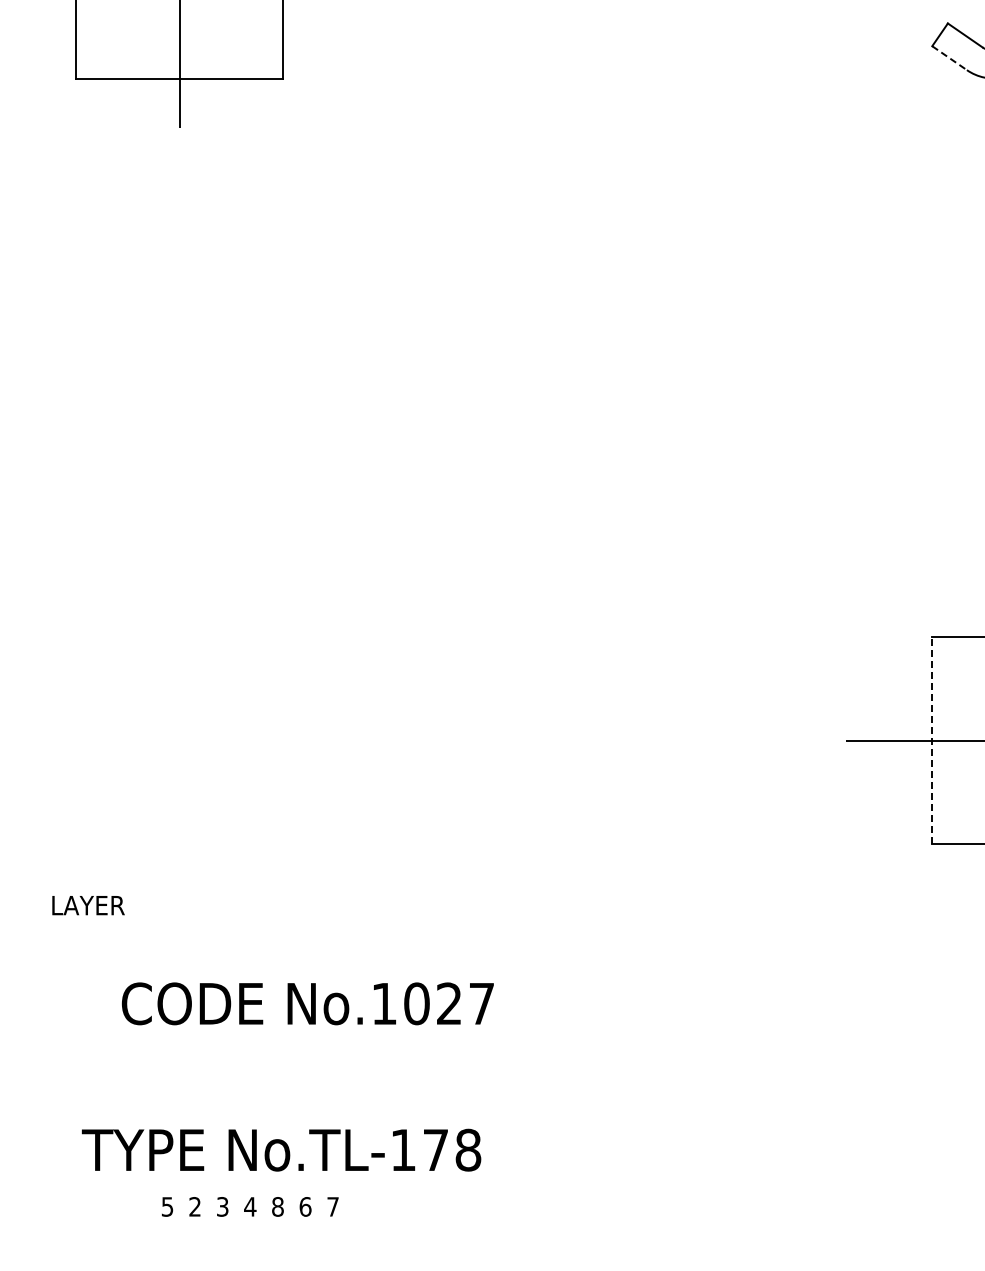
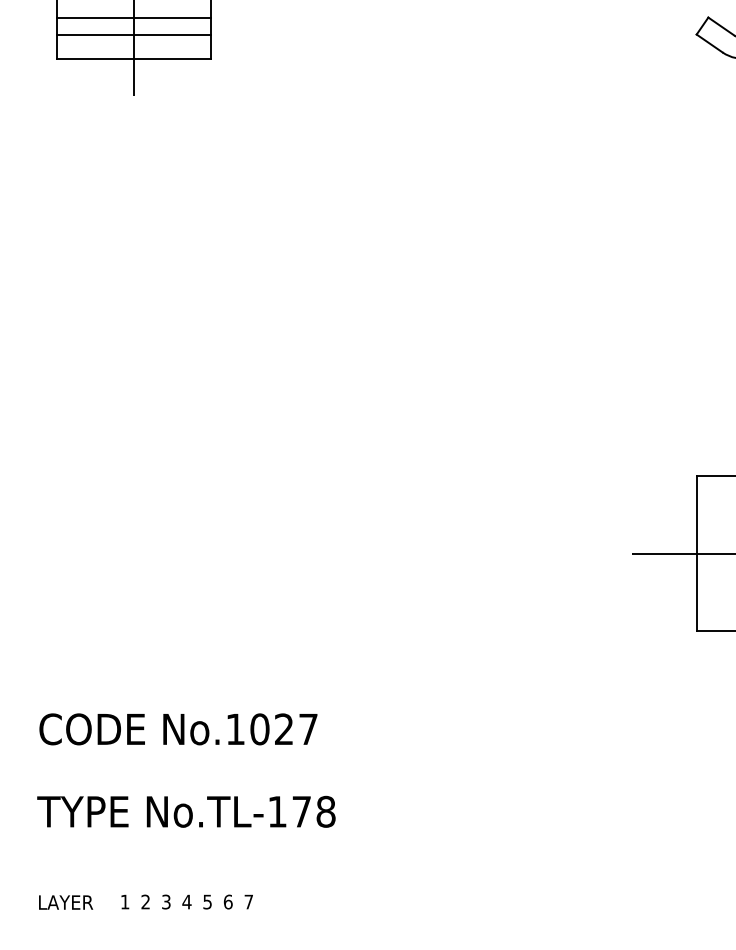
line: (179, 23) -> (134, 17), added
line: (179, 46) -> (134, 34), added
line: (949, 58) -> (709, 43), dashed -> solid
line: (932, 740) -> (696, 553), dashed -> solid
text: (88, 905) -> (66, 902), moved
text: (307, 1003) -> (178, 729), moved
text: (281, 1149) -> (186, 811), moved
text: (167, 1206) -> (125, 901), 5 -> 1
text: (277, 1206) -> (207, 901), 8 -> 5

